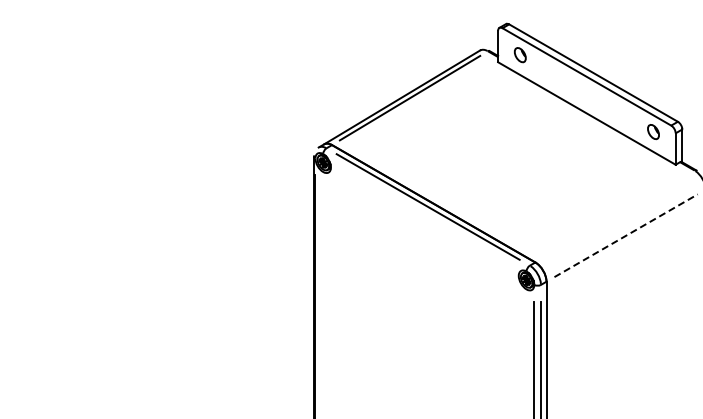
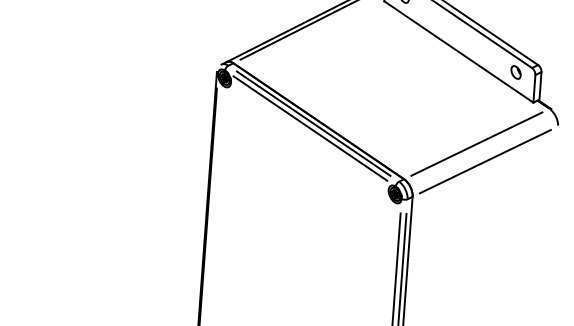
line: (424, 212) -> (310, 128), added
line: (614, 216) -> (476, 144), added
line: (626, 235) -> (485, 161), dashed -> solid

